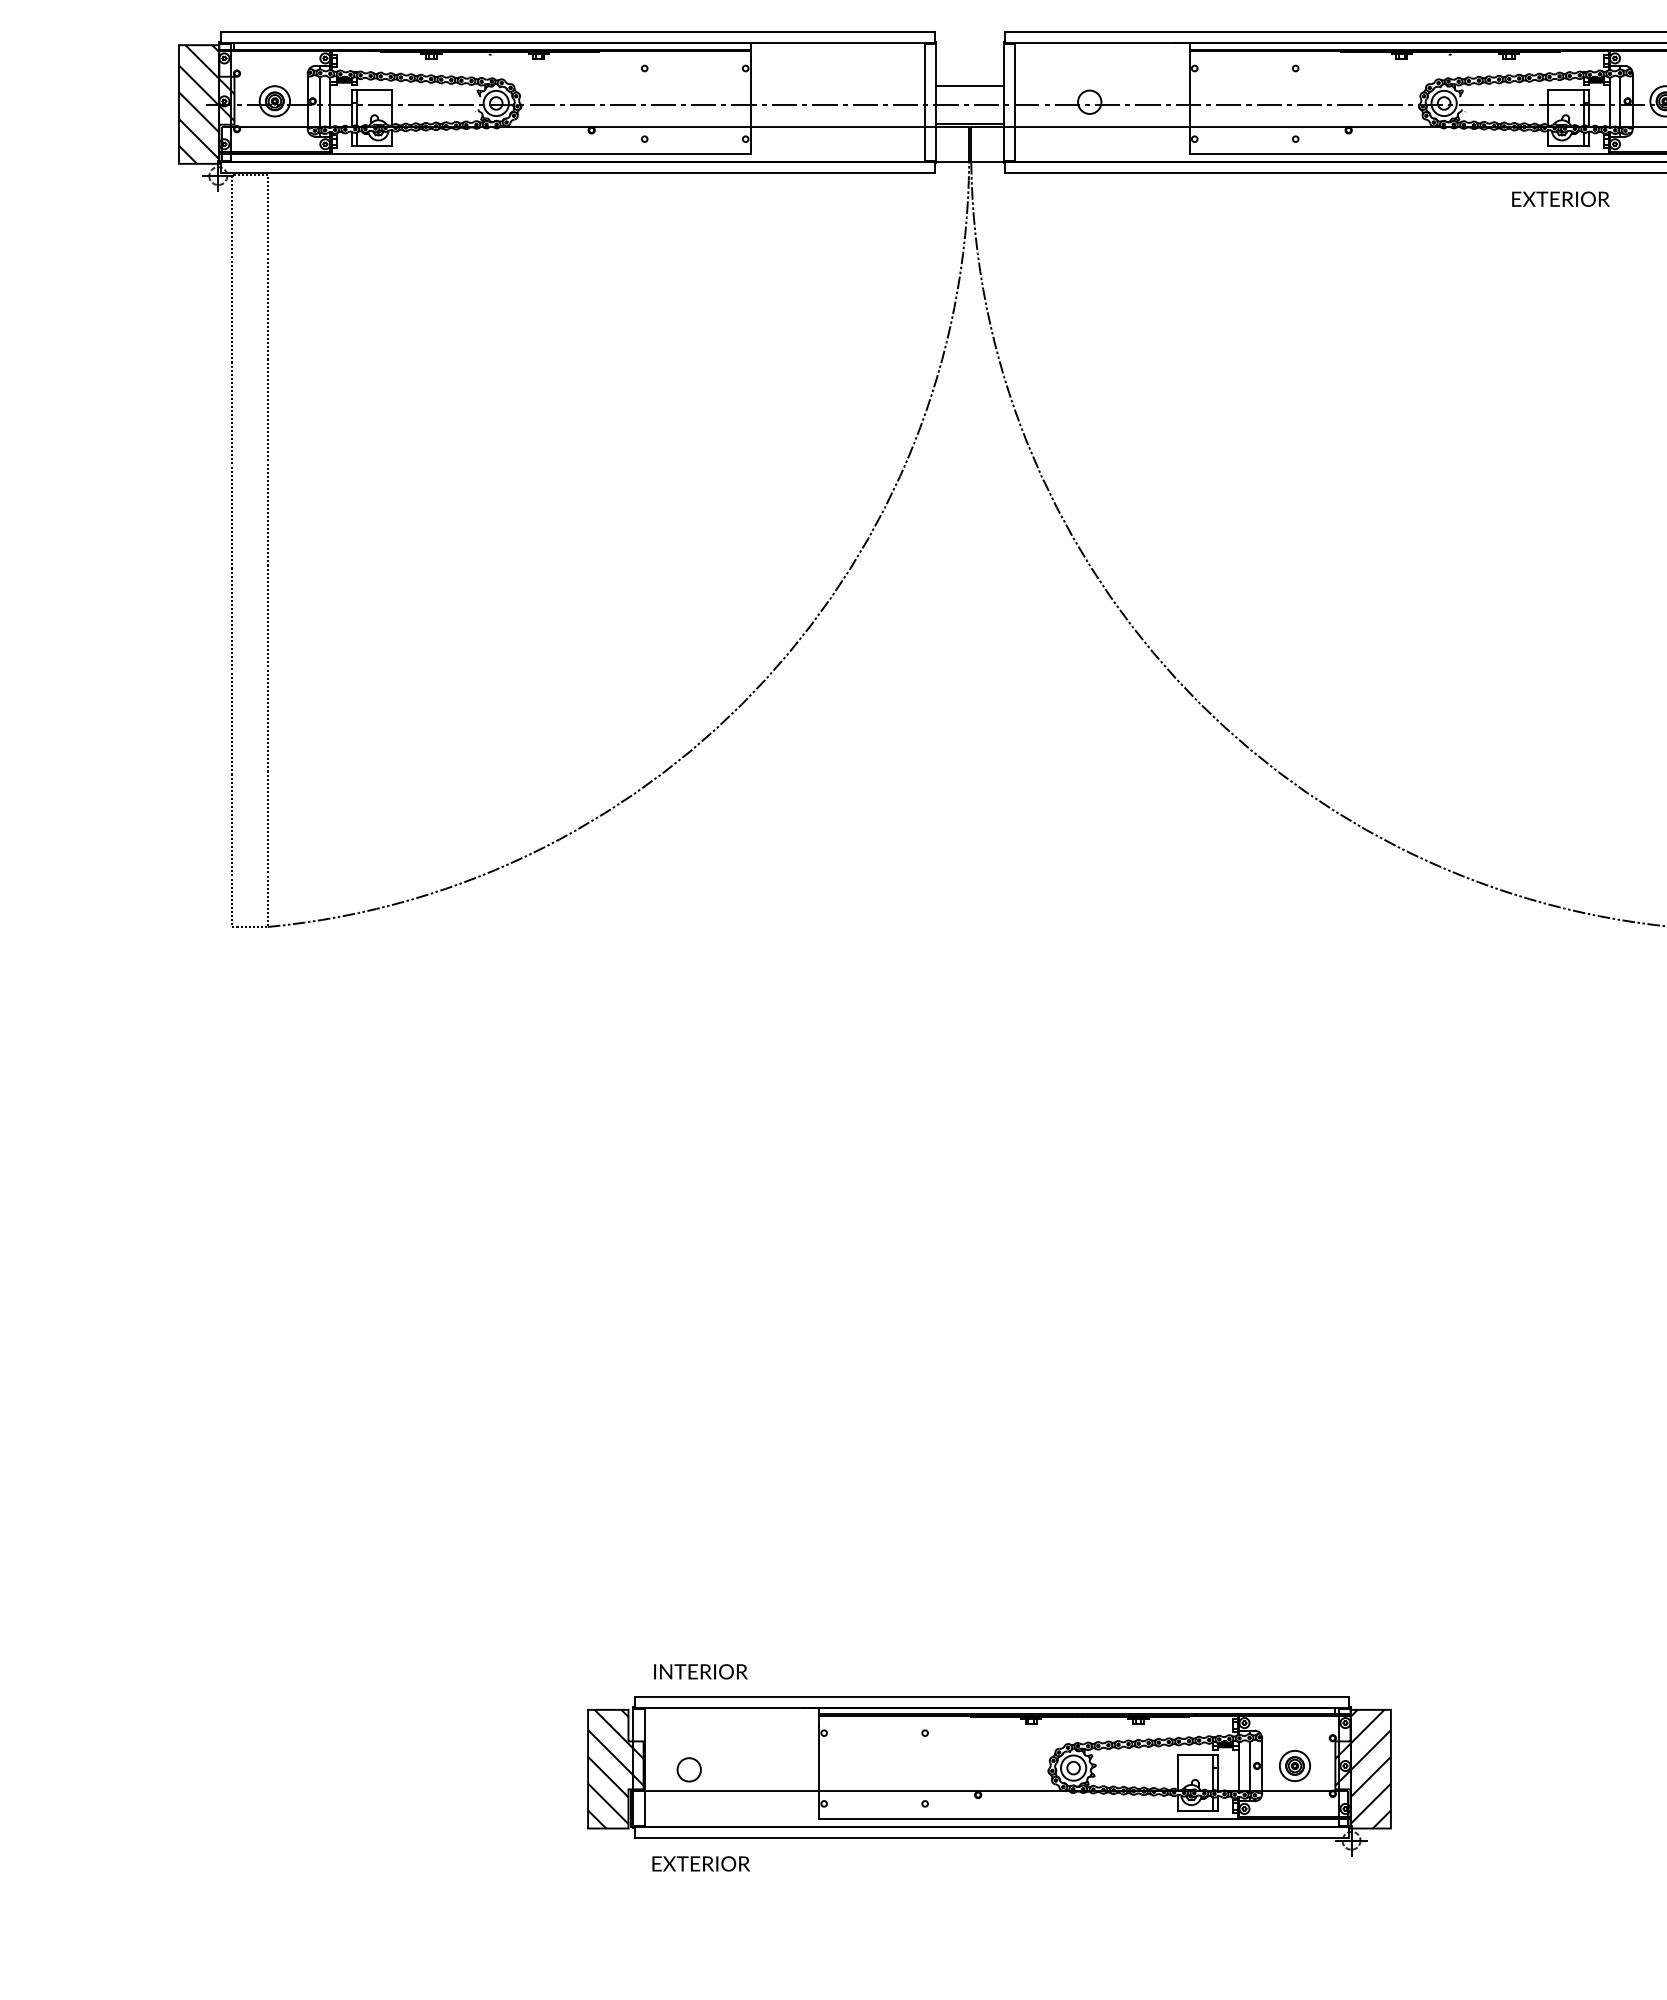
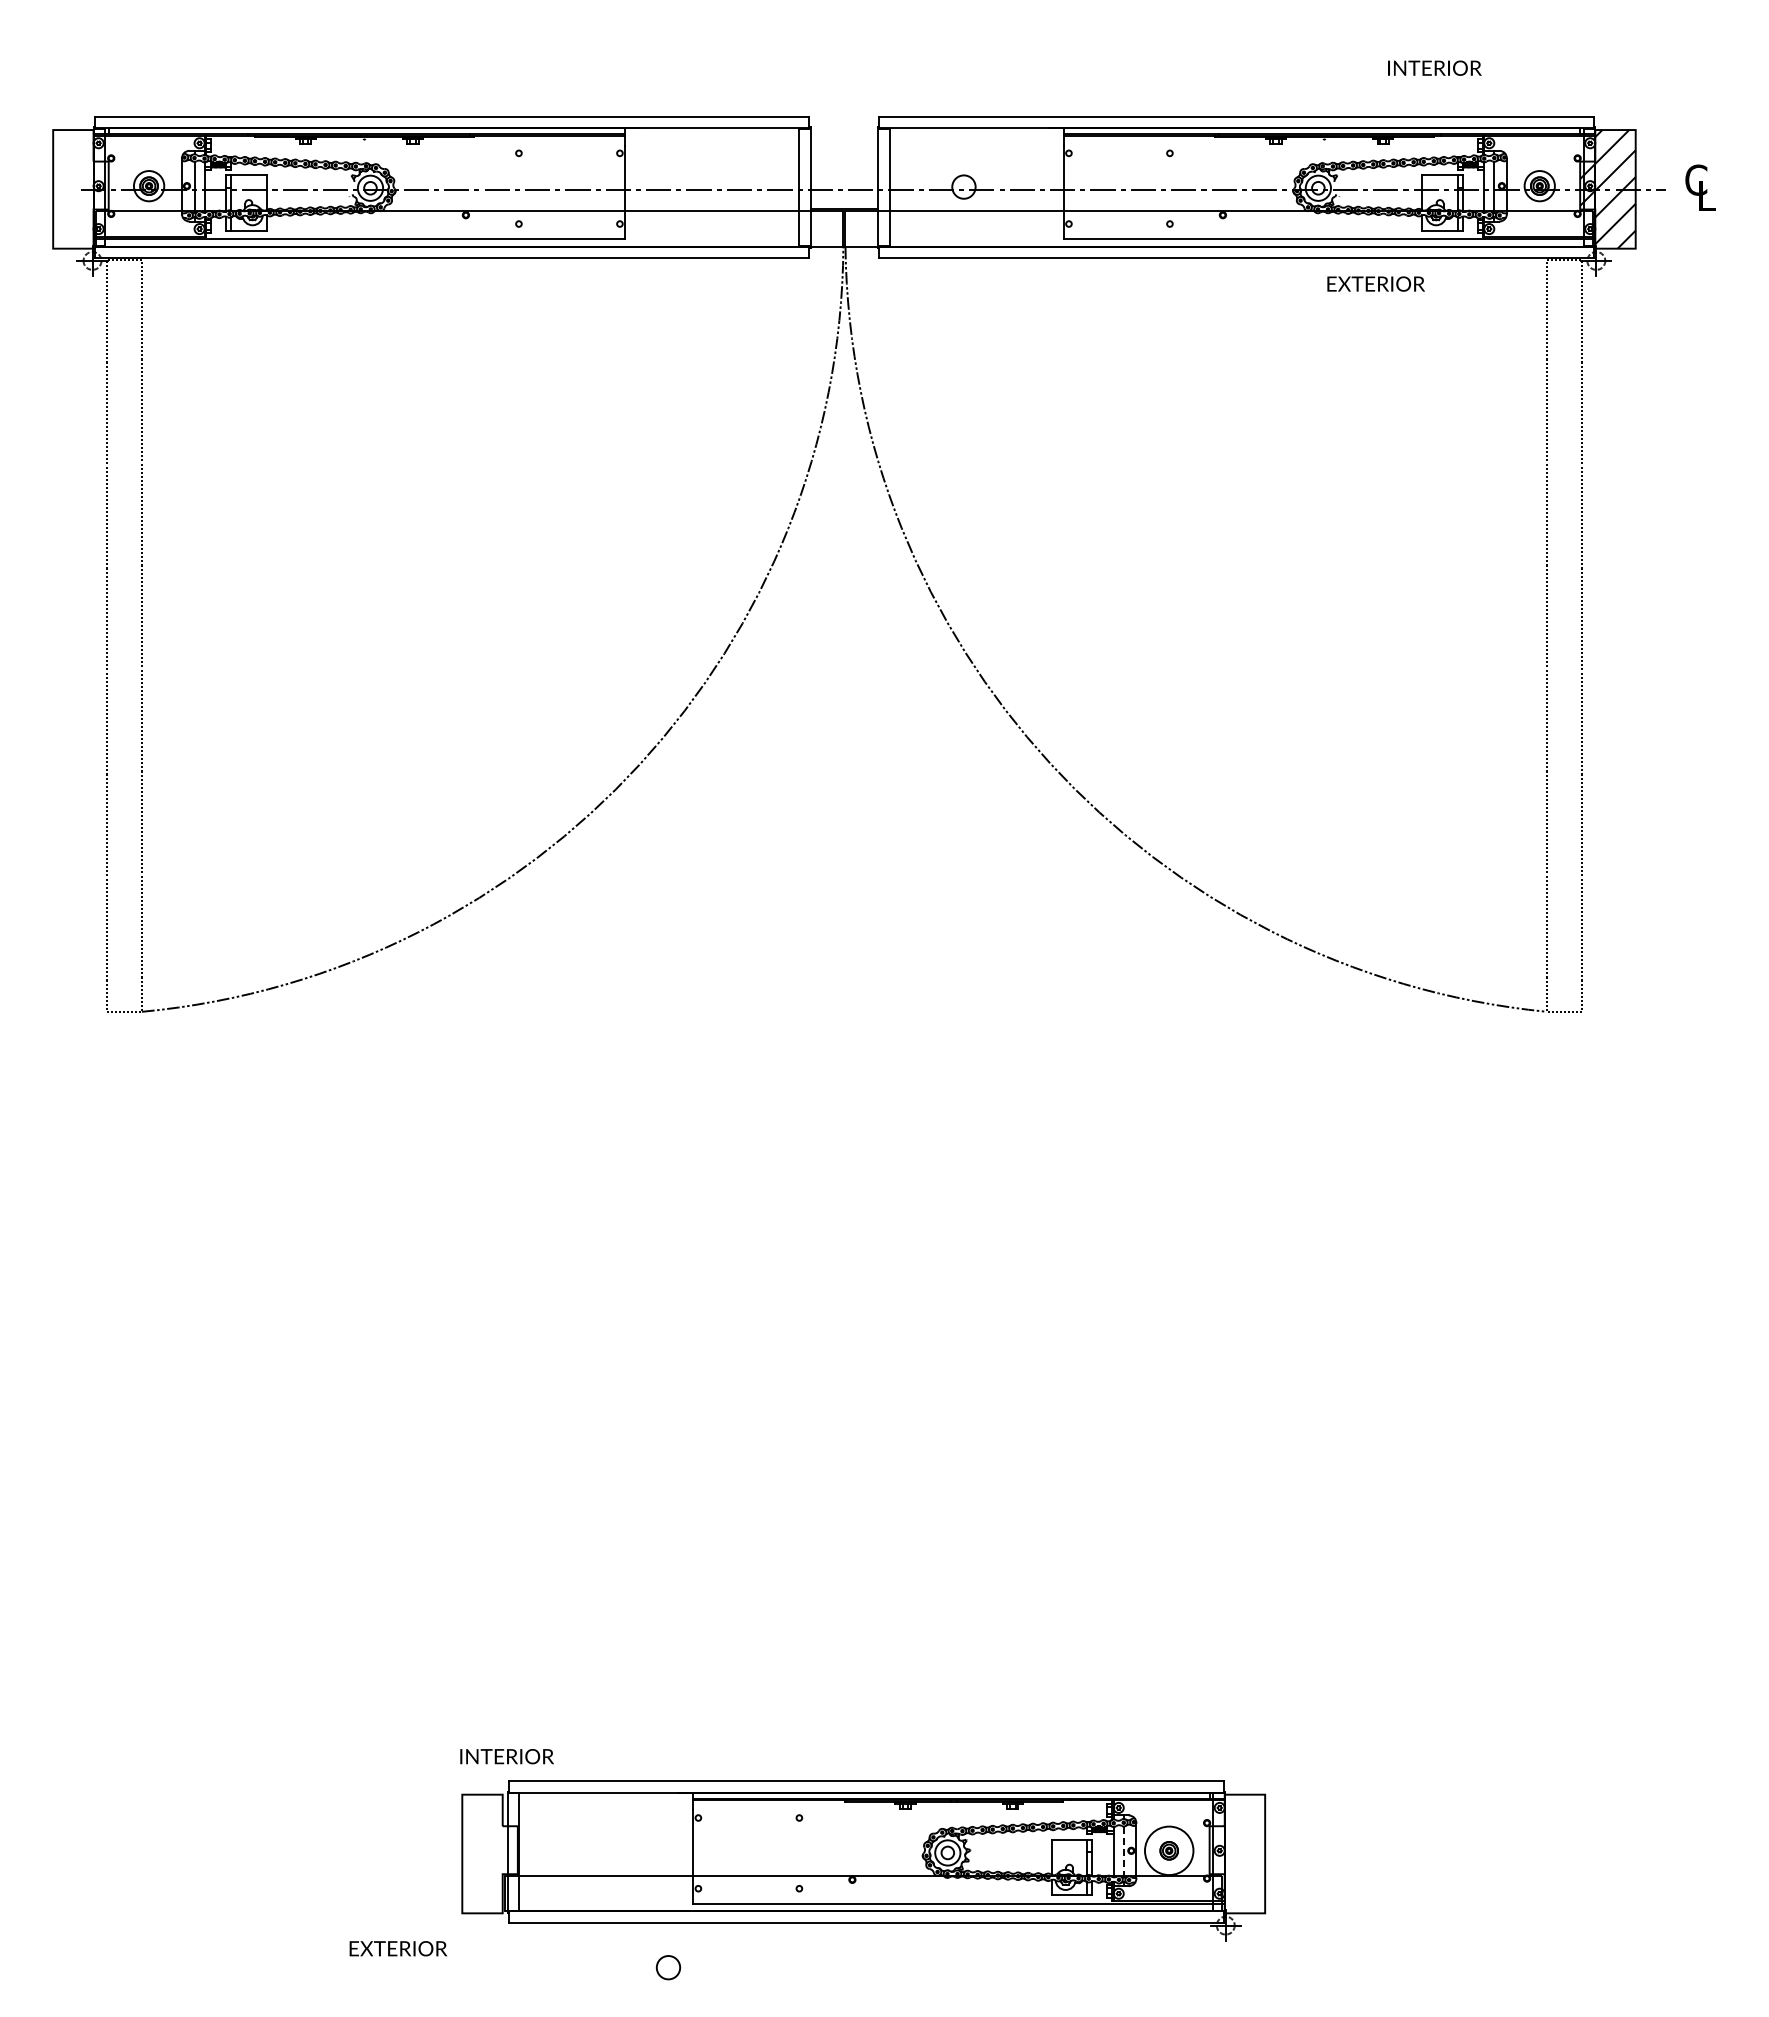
line: (970, 85) -> (844, 170), removed
hatch: (206, 104) -> (80, 189), removed
text: (1560, 198) -> (1375, 283), moved
text: (700, 1671) -> (506, 1756), moved
circle: (1295, 1765) -> (1169, 1850), size x1.6
line: (1249, 1767) -> (1123, 1852), solid -> dashed
hatch: (615, 1768) -> (489, 1853), removed
hatch: (1363, 1768) -> (1237, 1853), removed
circle: (689, 1769) -> (668, 1967), moved
text: (701, 1863) -> (398, 1948), moved

